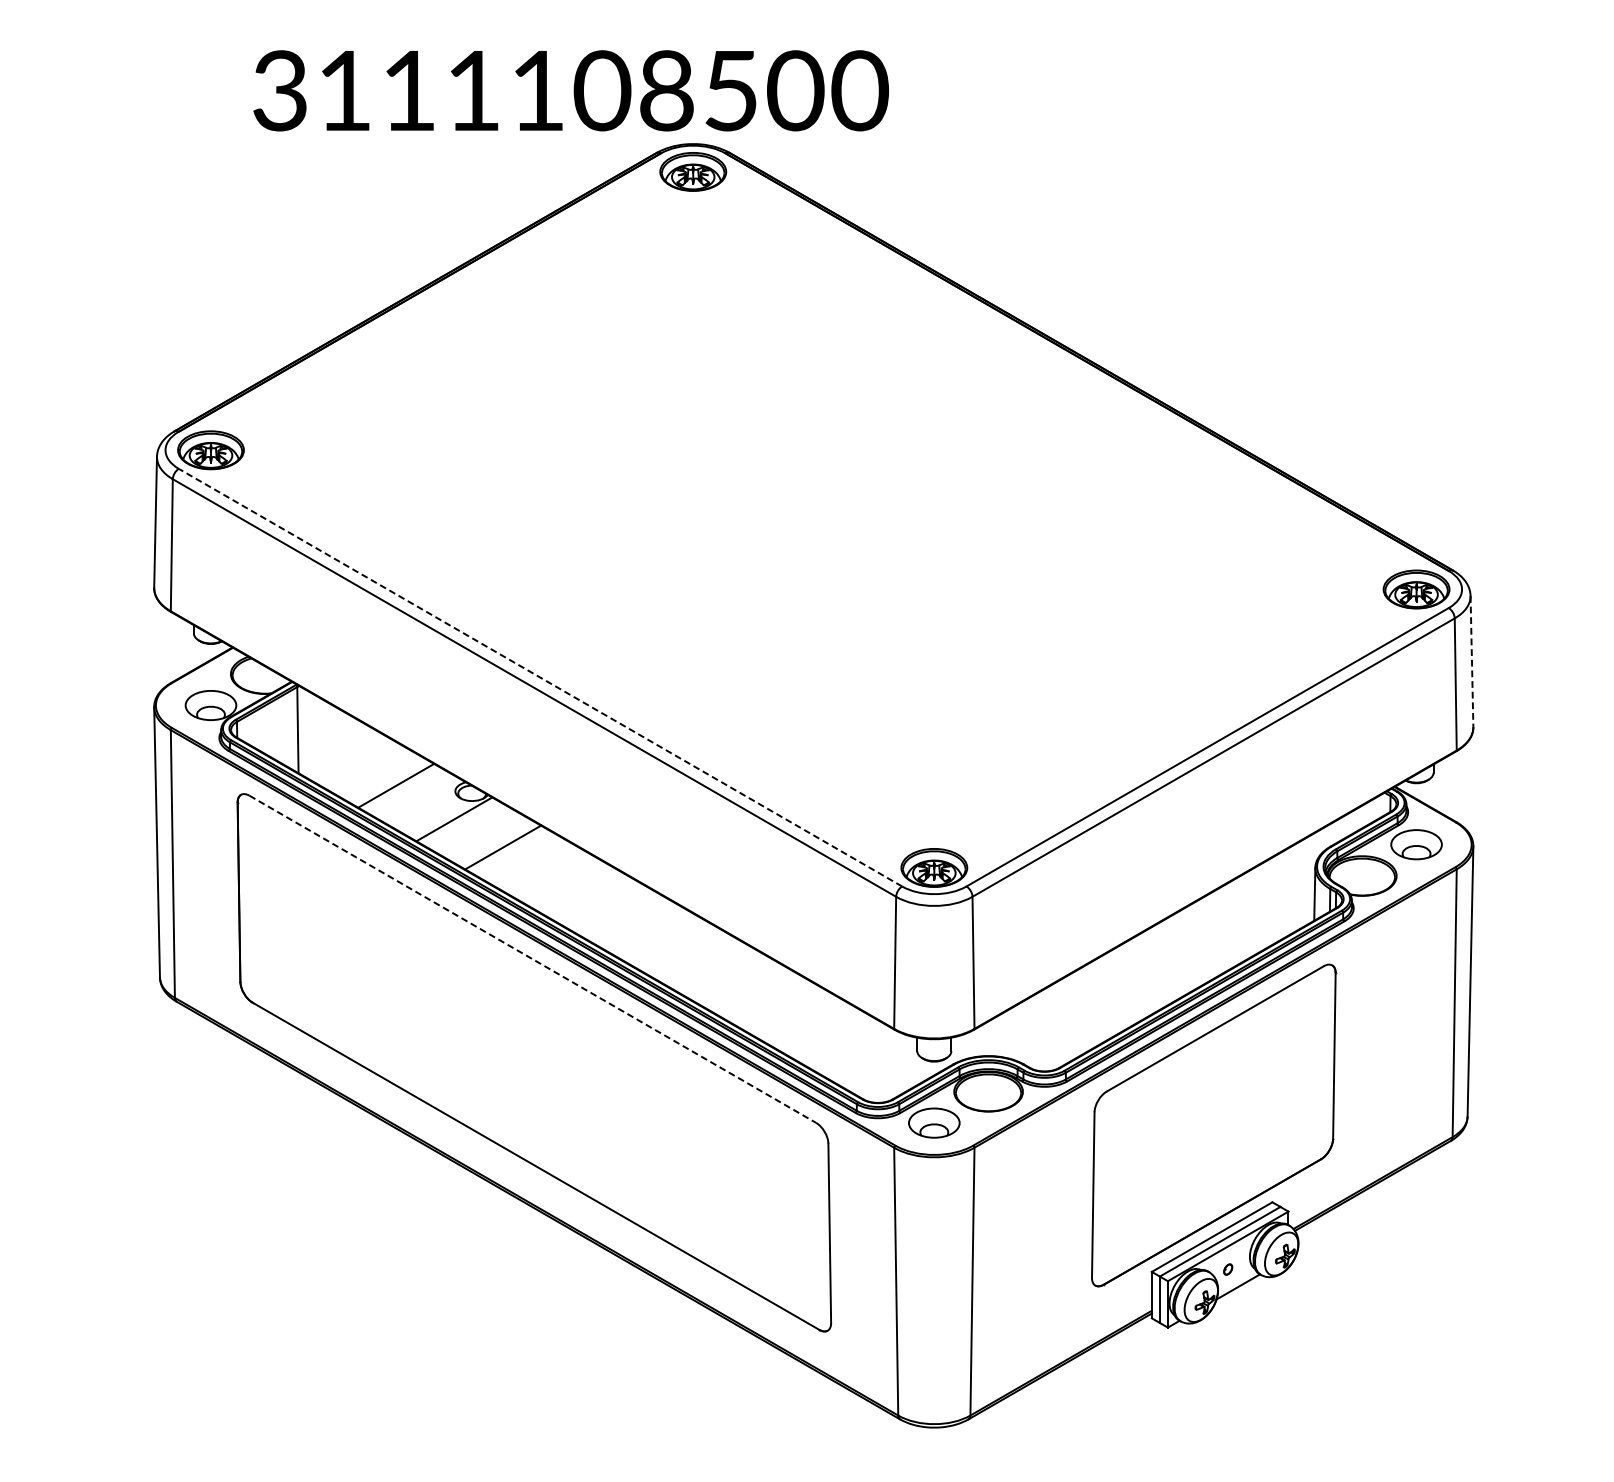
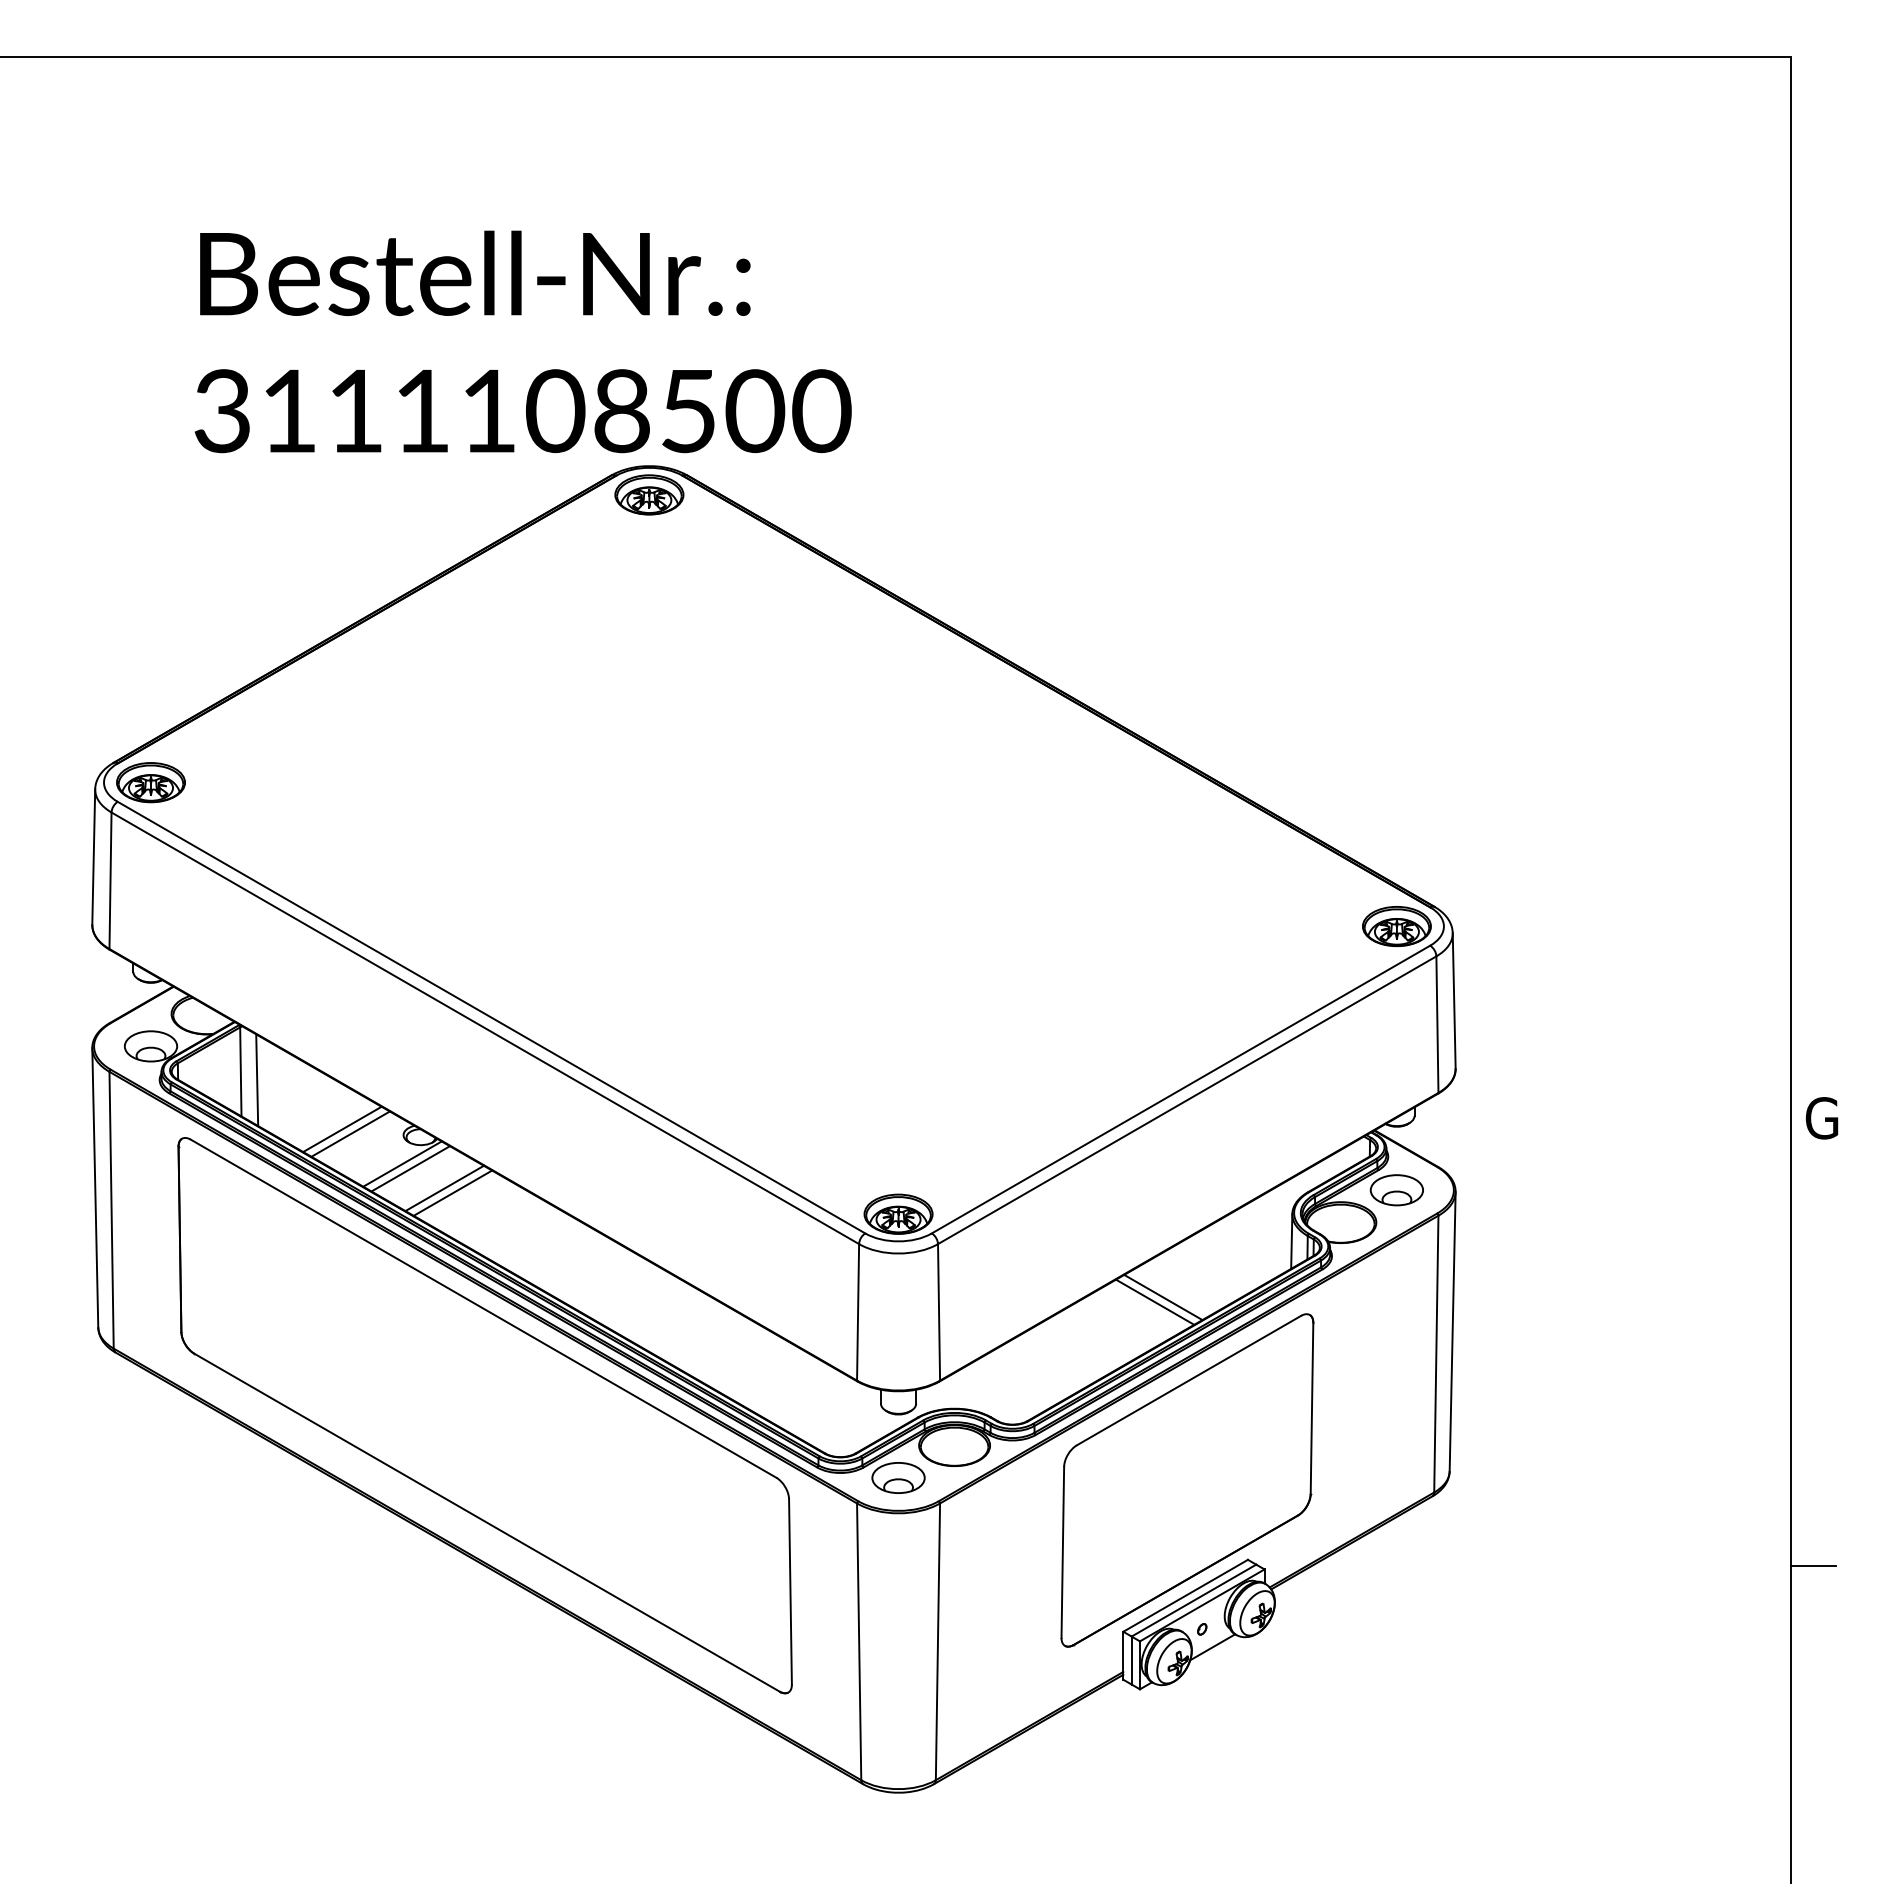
line: (1472, 661) -> (1454, 1000), dashed -> solid
line: (540, 677) -> (491, 1017), dashed -> solid
line: (314, 738) -> (257, 1080), added
line: (404, 789) -> (350, 1133), added
line: (462, 823) -> (410, 1168), added
line: (494, 843) -> (444, 1188), added
line: (1190, 948) -> (1163, 1297), added
line: (1182, 952) -> (1155, 1301), added
line: (533, 959) -> (484, 1308), dashed -> solid

